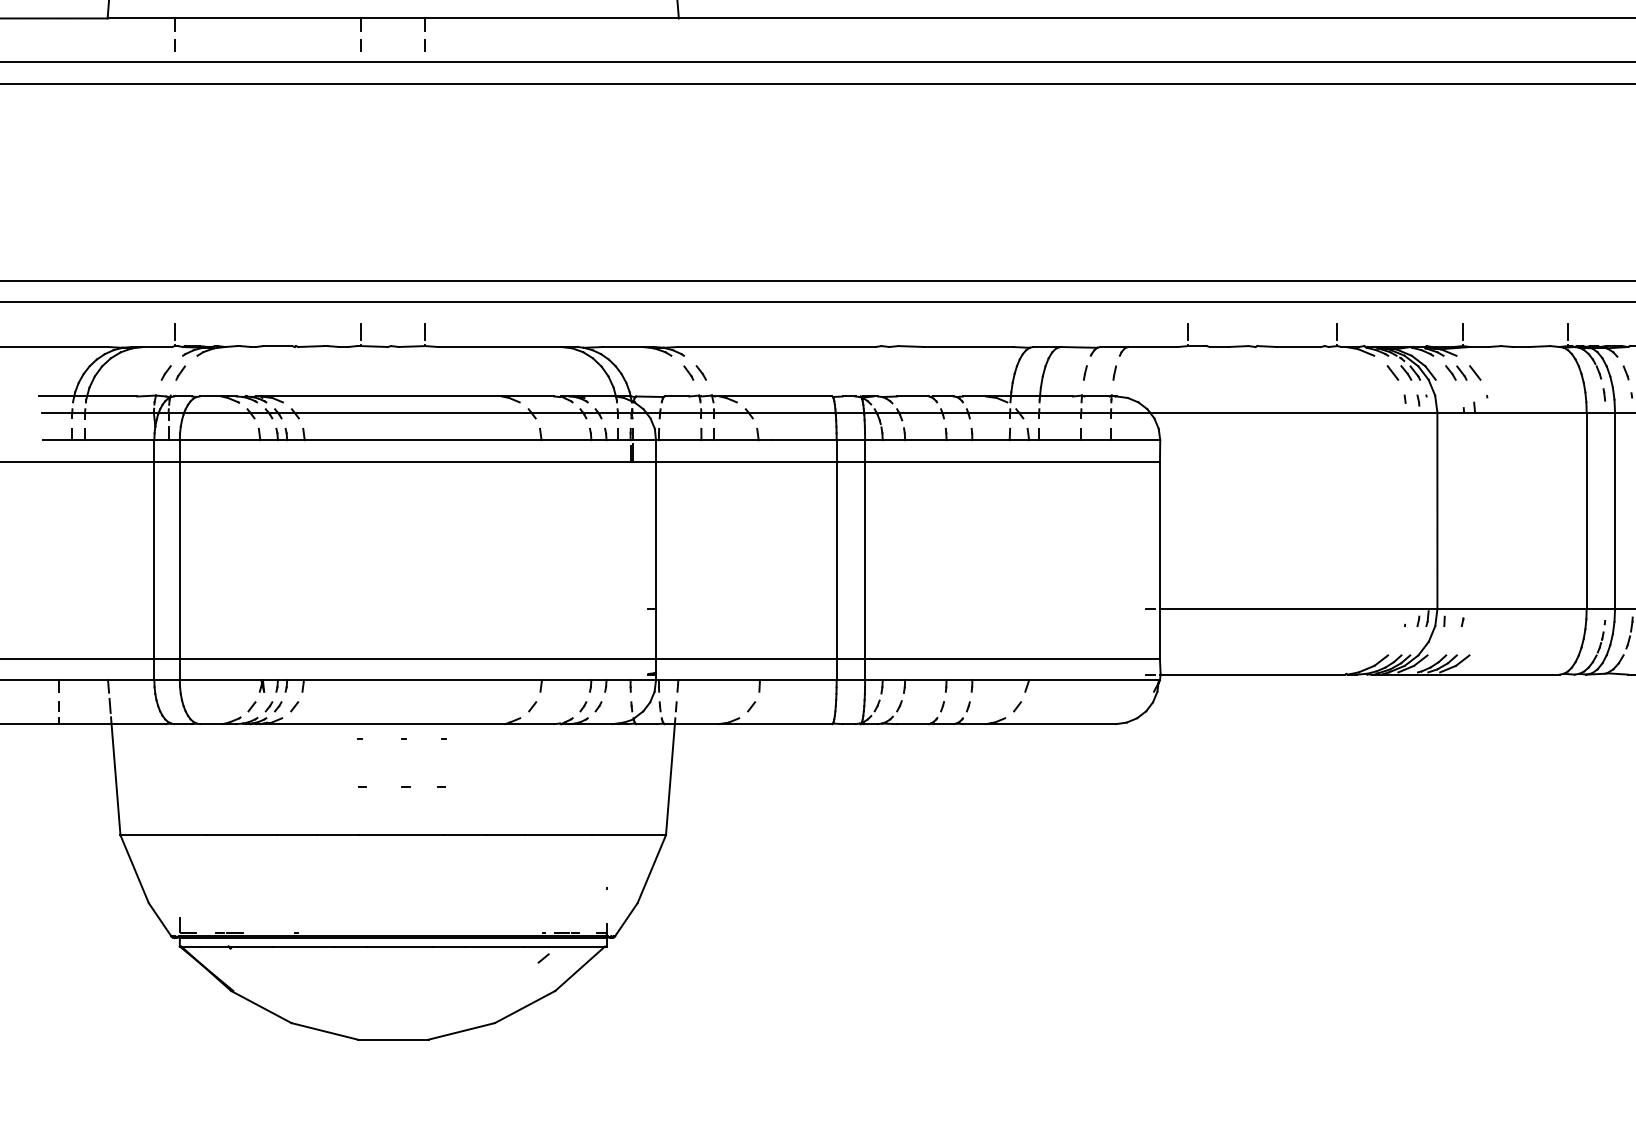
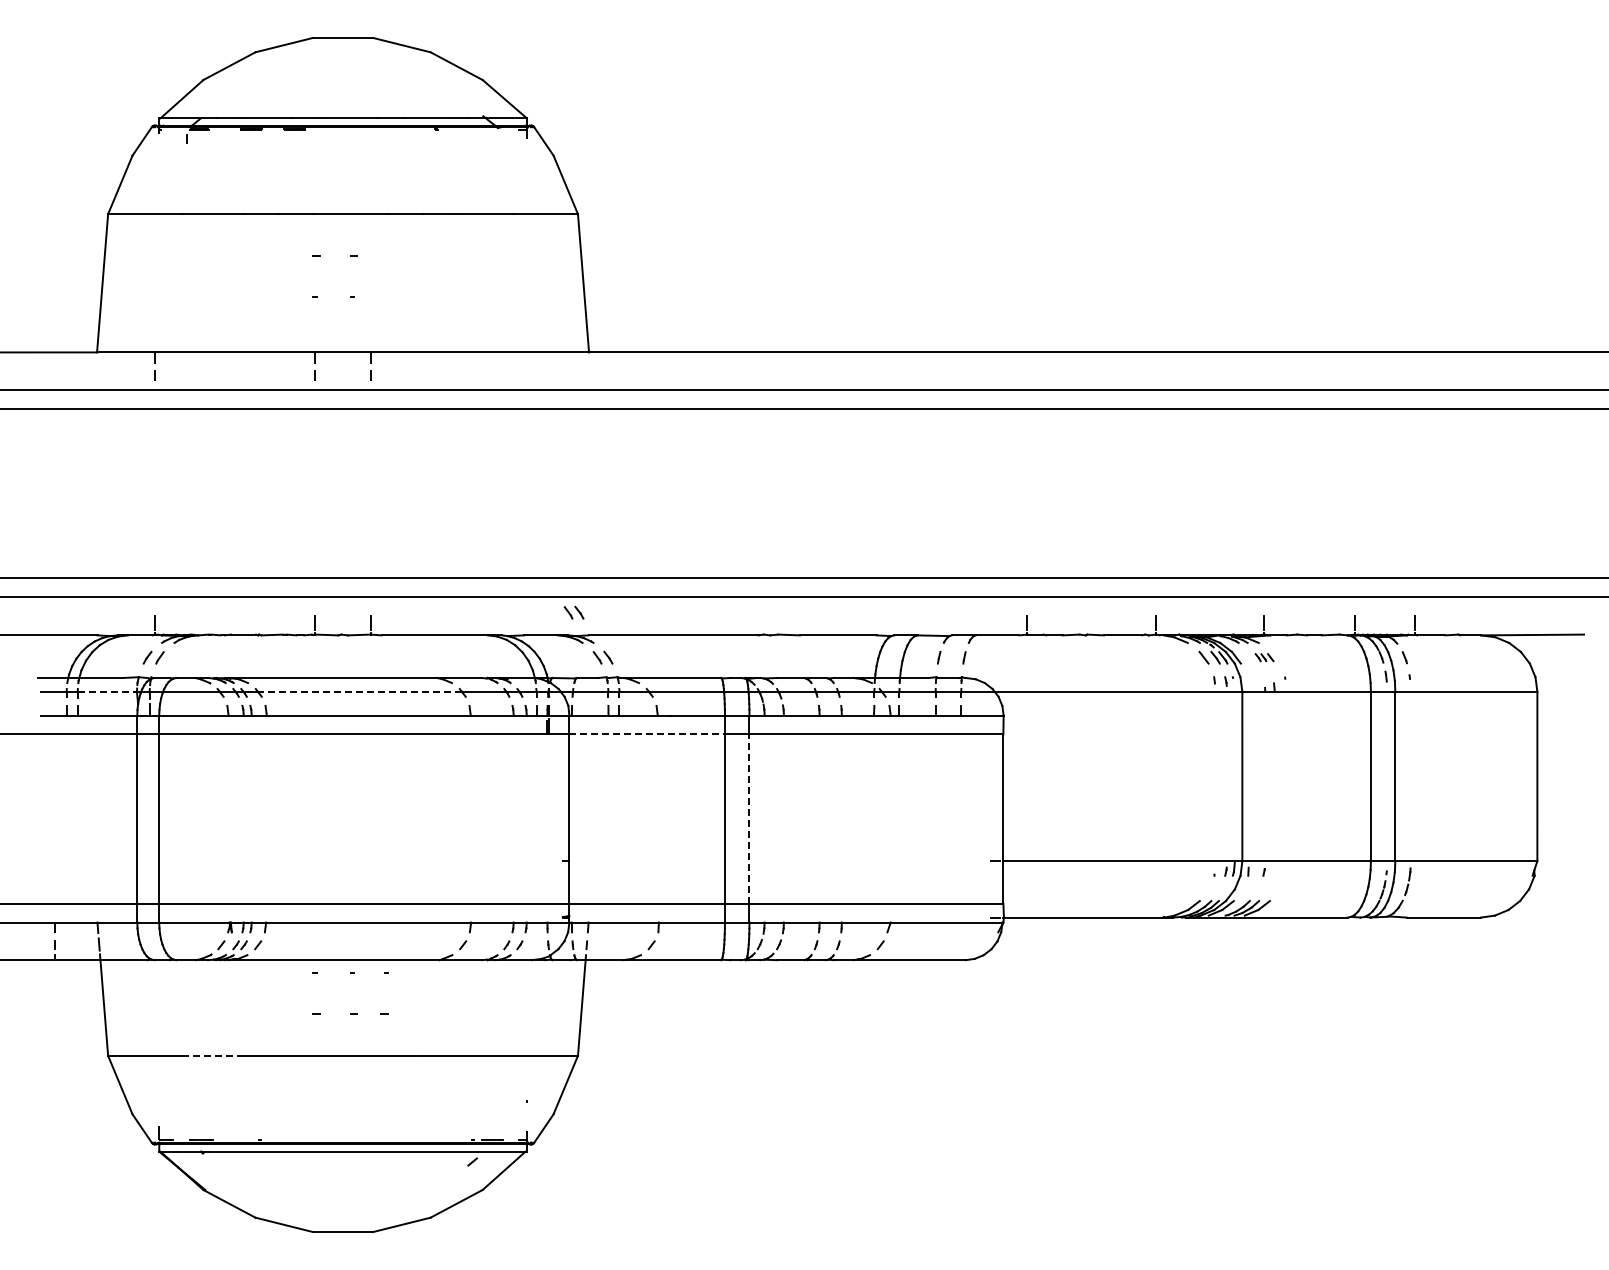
part: (660, 320) -> (573, 612), added
part: (1463, 372) -> (1264, 657), size x0.6
line: (119, 412) -> (107, 691), solid -> dashed
line: (412, 412) -> (359, 691), solid -> dashed
line: (746, 462) -> (647, 734), solid -> dashed
line: (865, 560) -> (749, 819), solid -> dashed
line: (242, 834) -> (213, 1055), solid -> dashed

